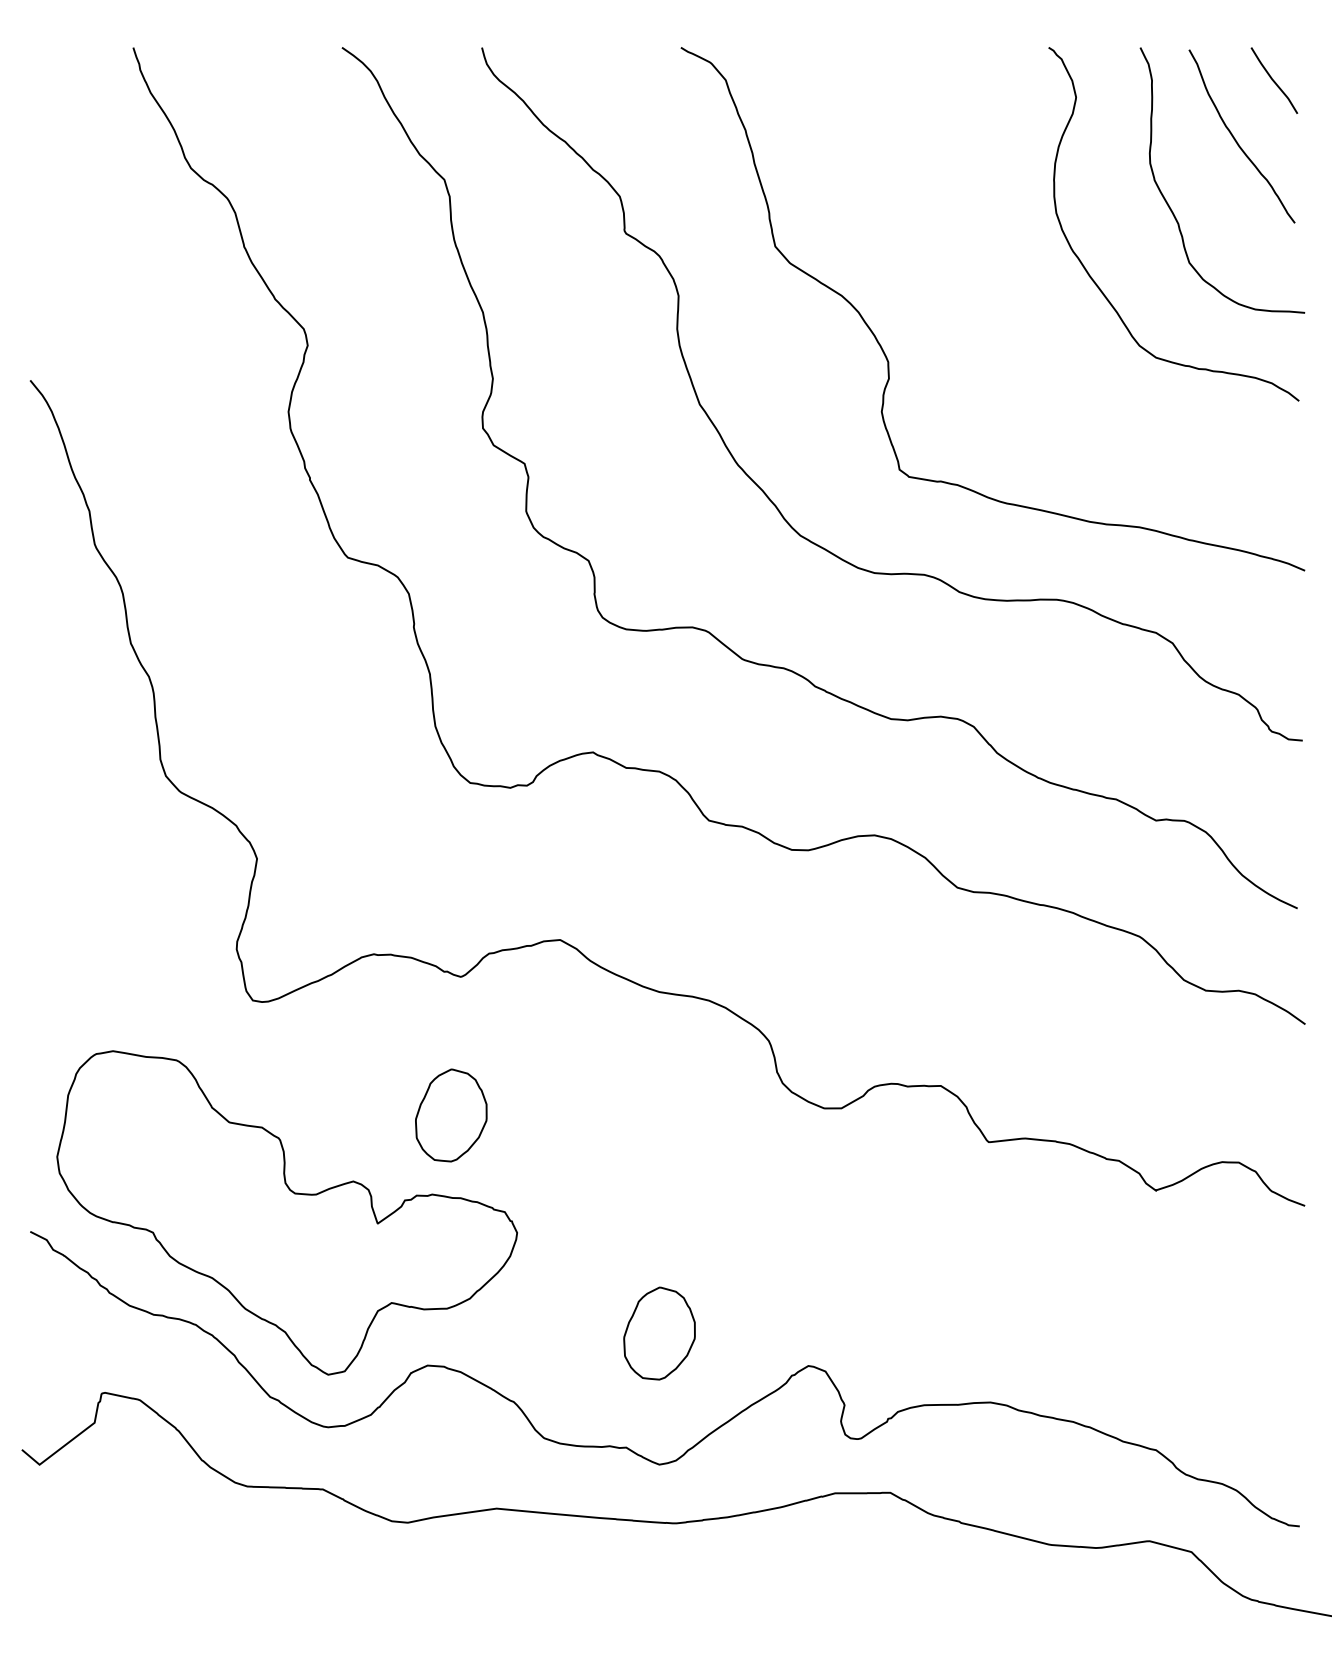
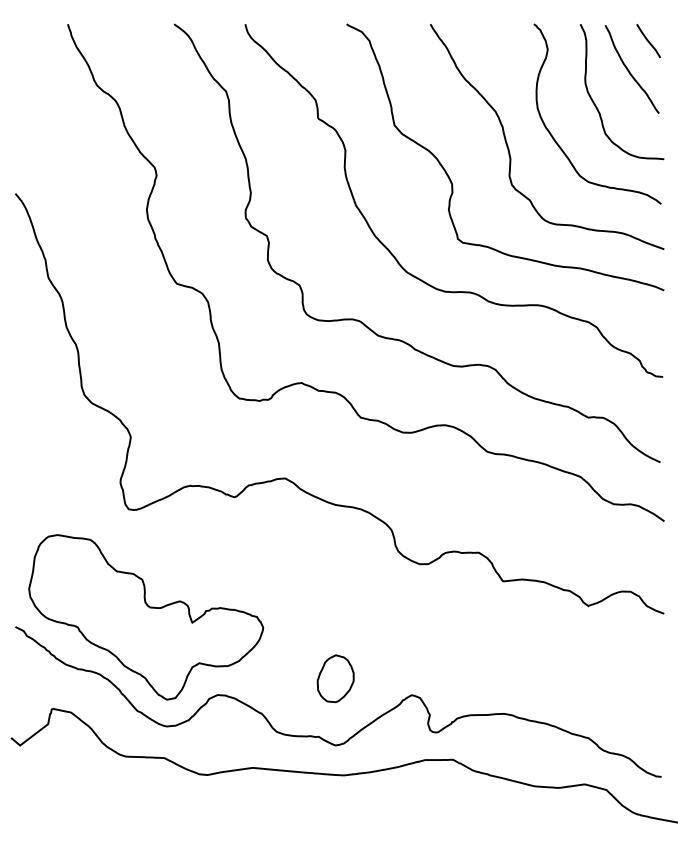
curve: (1000, 291) -> (509, 148), added
part: (450, 1114) -> (229, 567), removed

